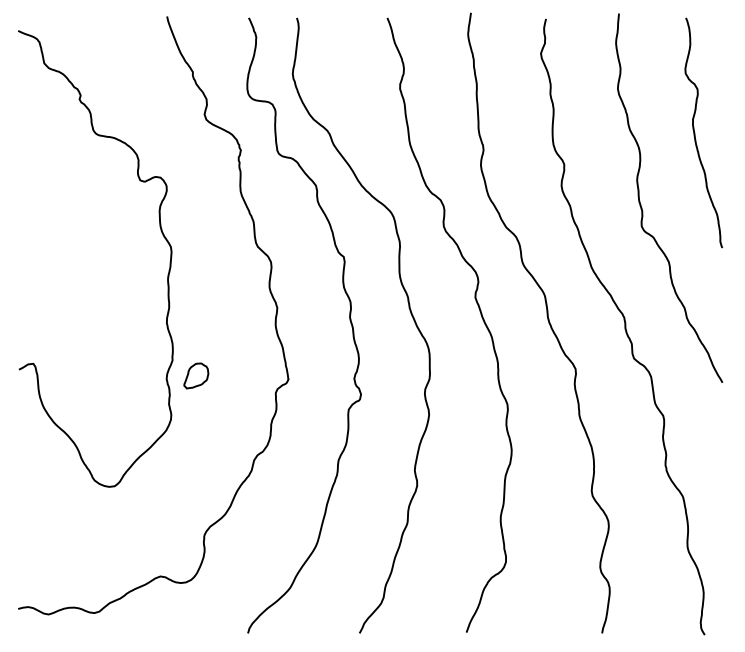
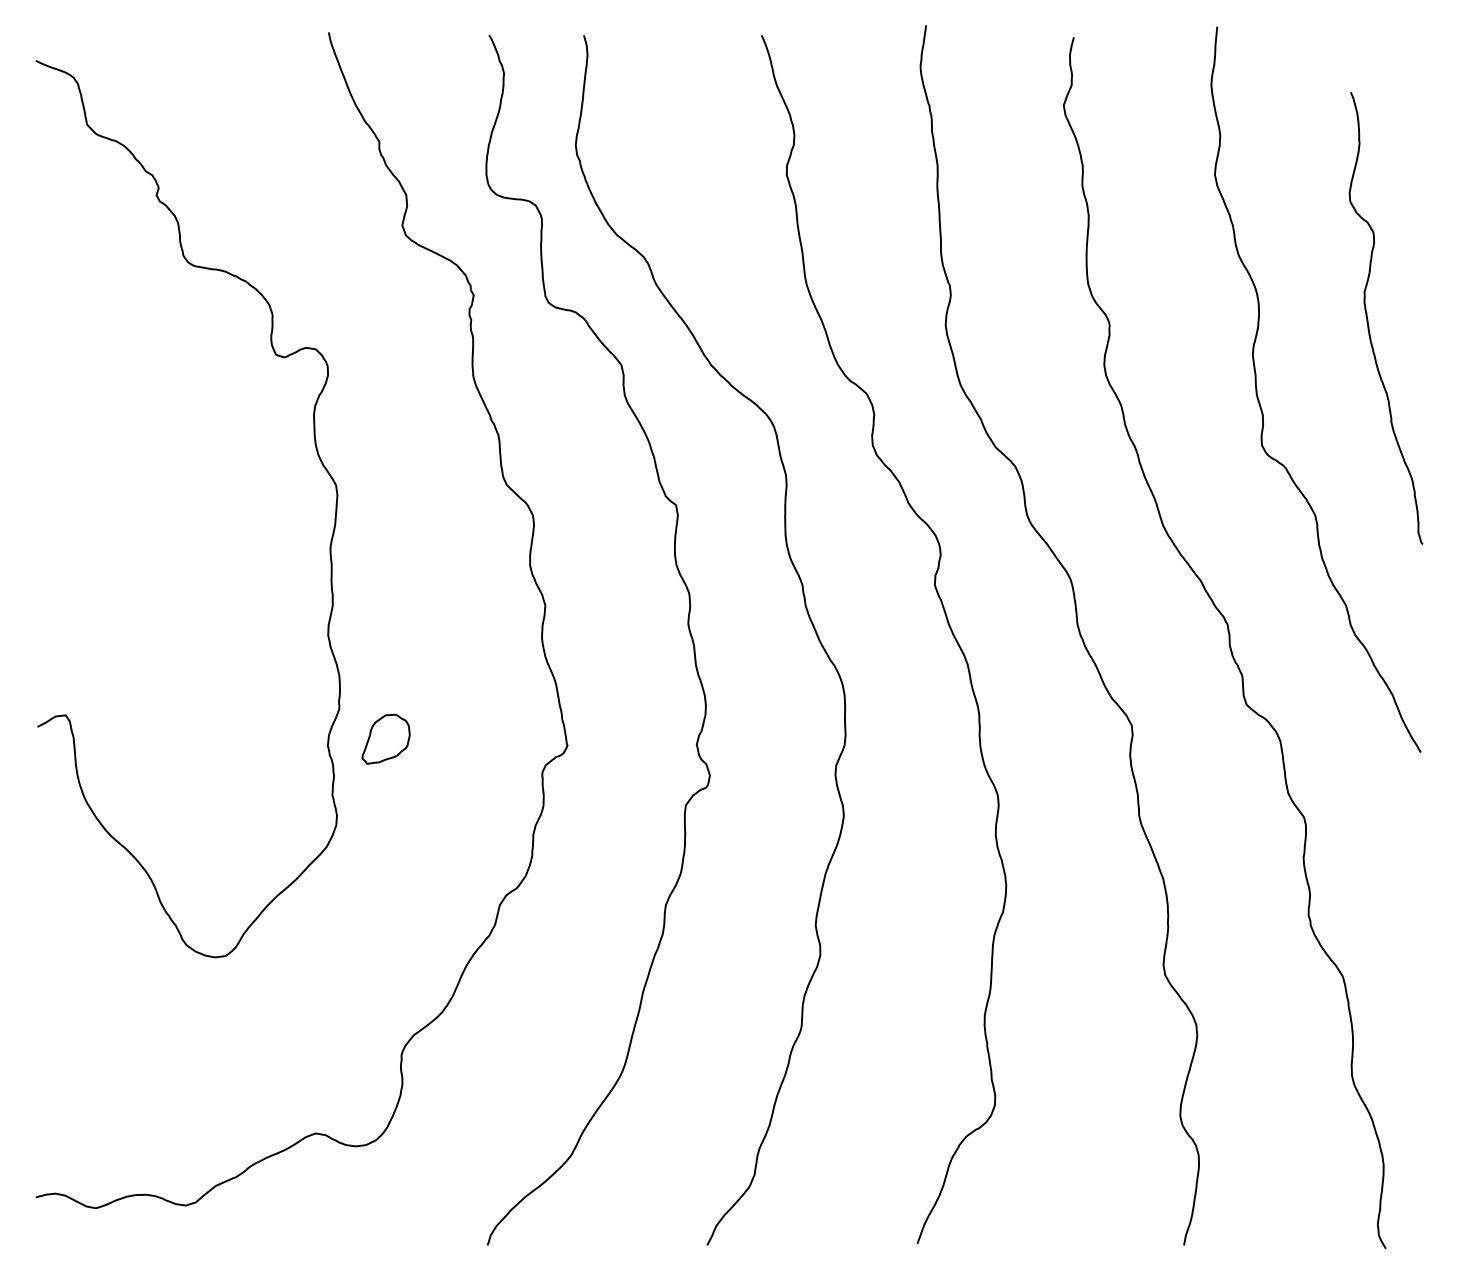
curve: (695, 132) -> (1369, 317), moved

